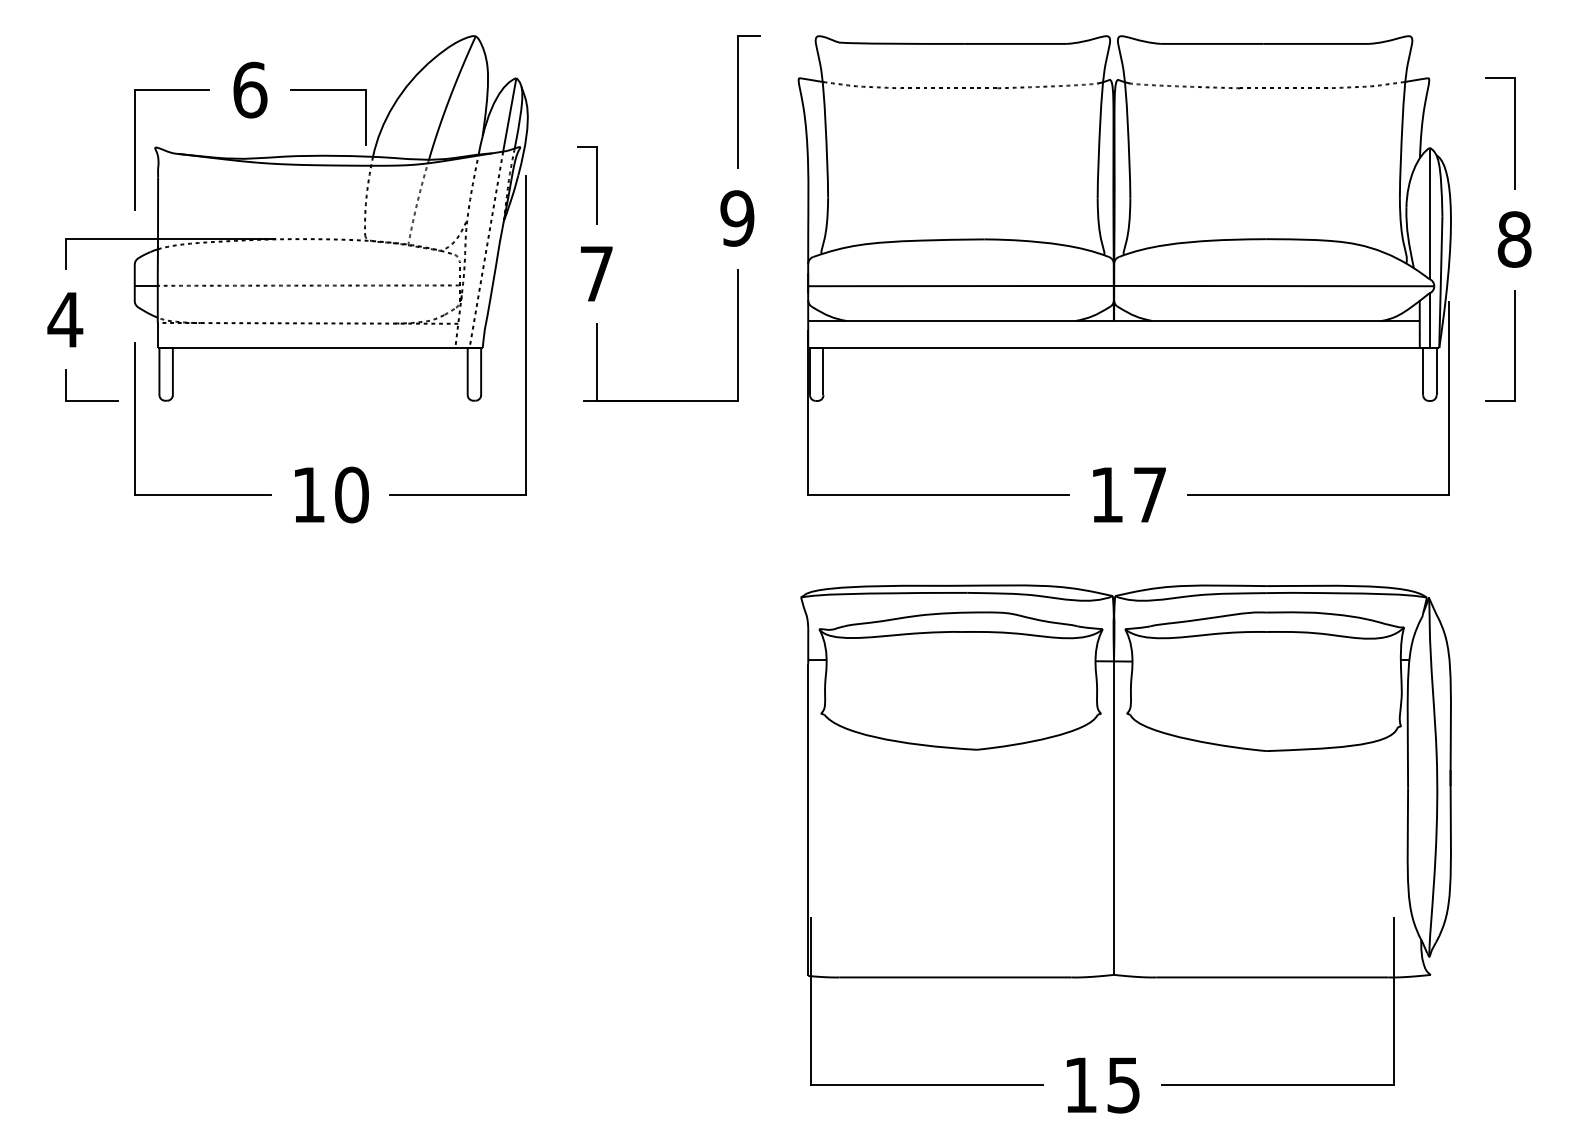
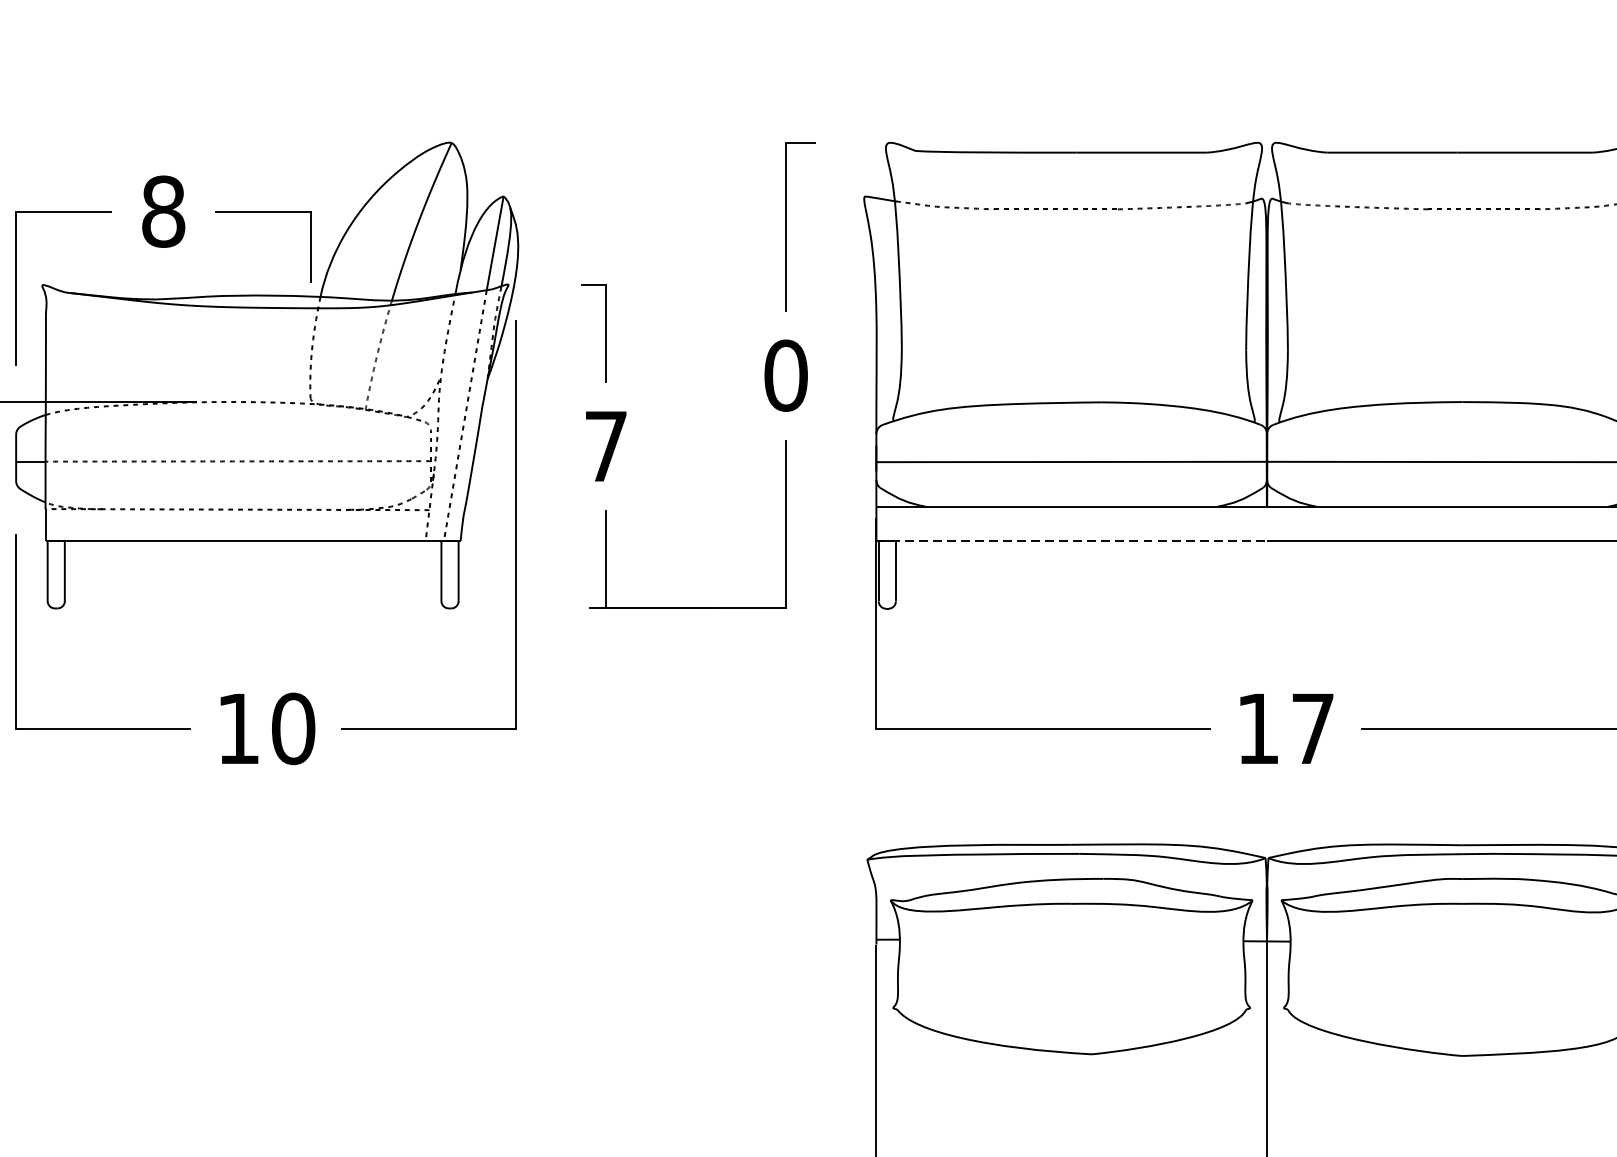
text: (250, 89) -> (163, 210), 6 -> 8
text: (737, 218) -> (786, 375), 9 -> 0
line: (961, 348) -> (1072, 541), solid -> dashed

